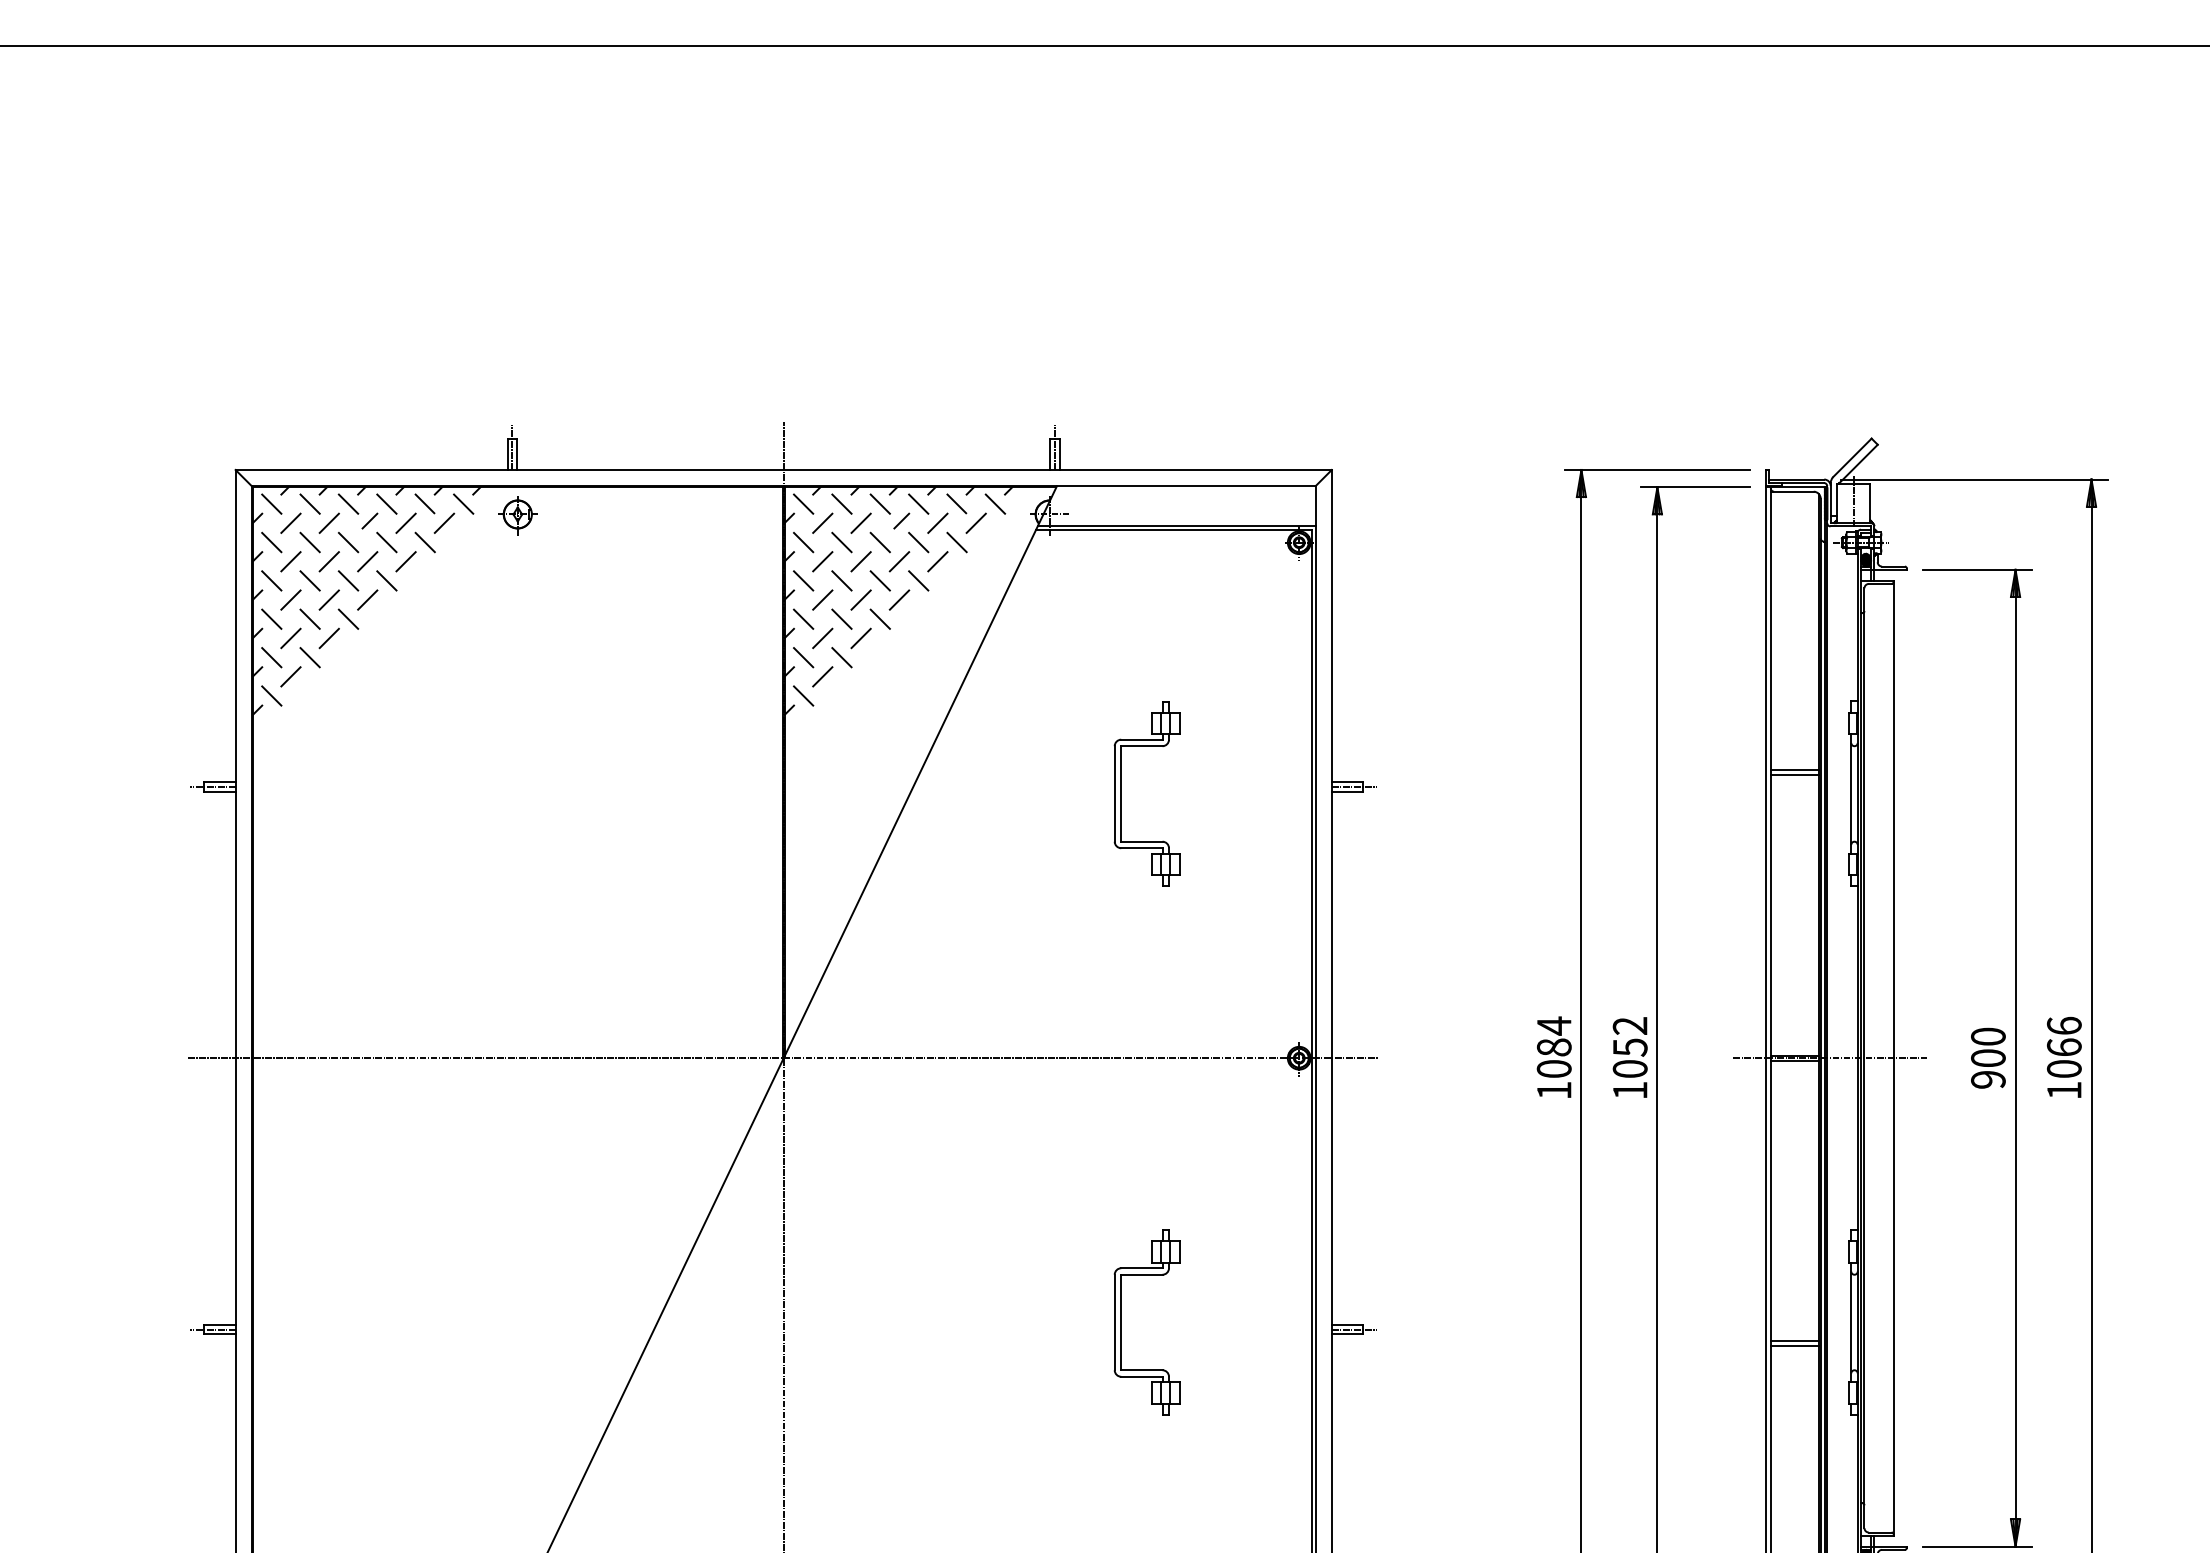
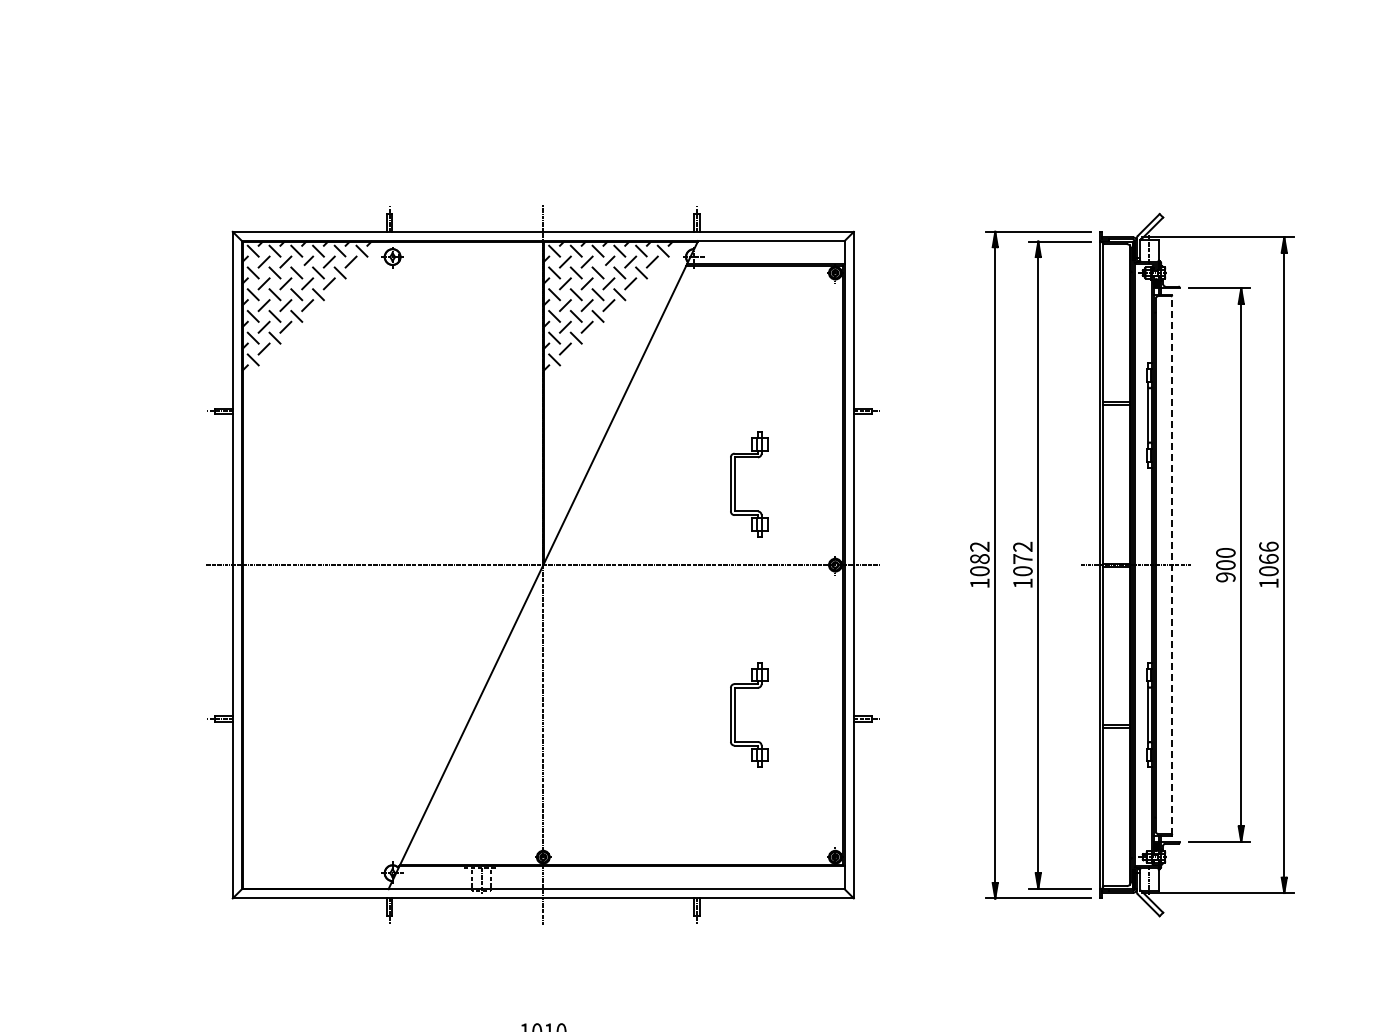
part: (1122, 794) -> (735, 484), moved
text: (1553, 1025) -> (979, 546), 1084 -> 1082
text: (1629, 1048) -> (1022, 559), 1052 -> 1072
line: (1894, 1058) -> (1172, 565), solid -> dashed

